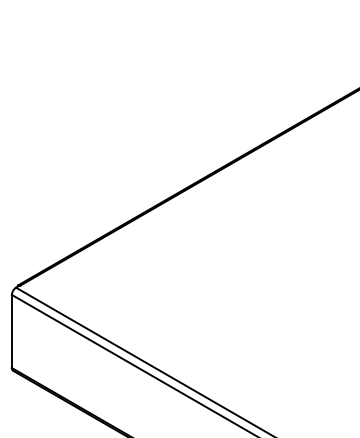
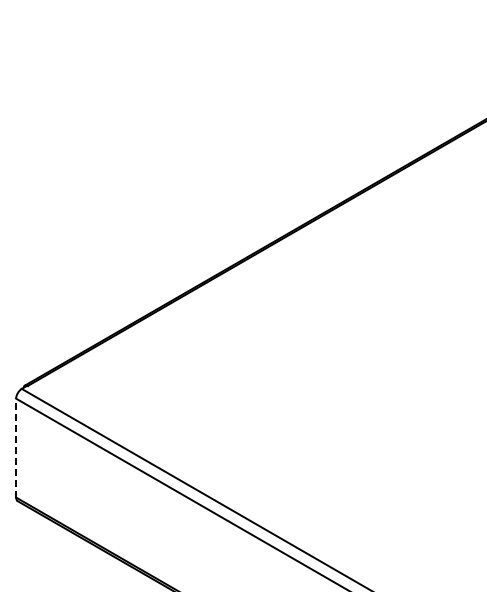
line: (12, 331) -> (16, 447), solid -> dashed

